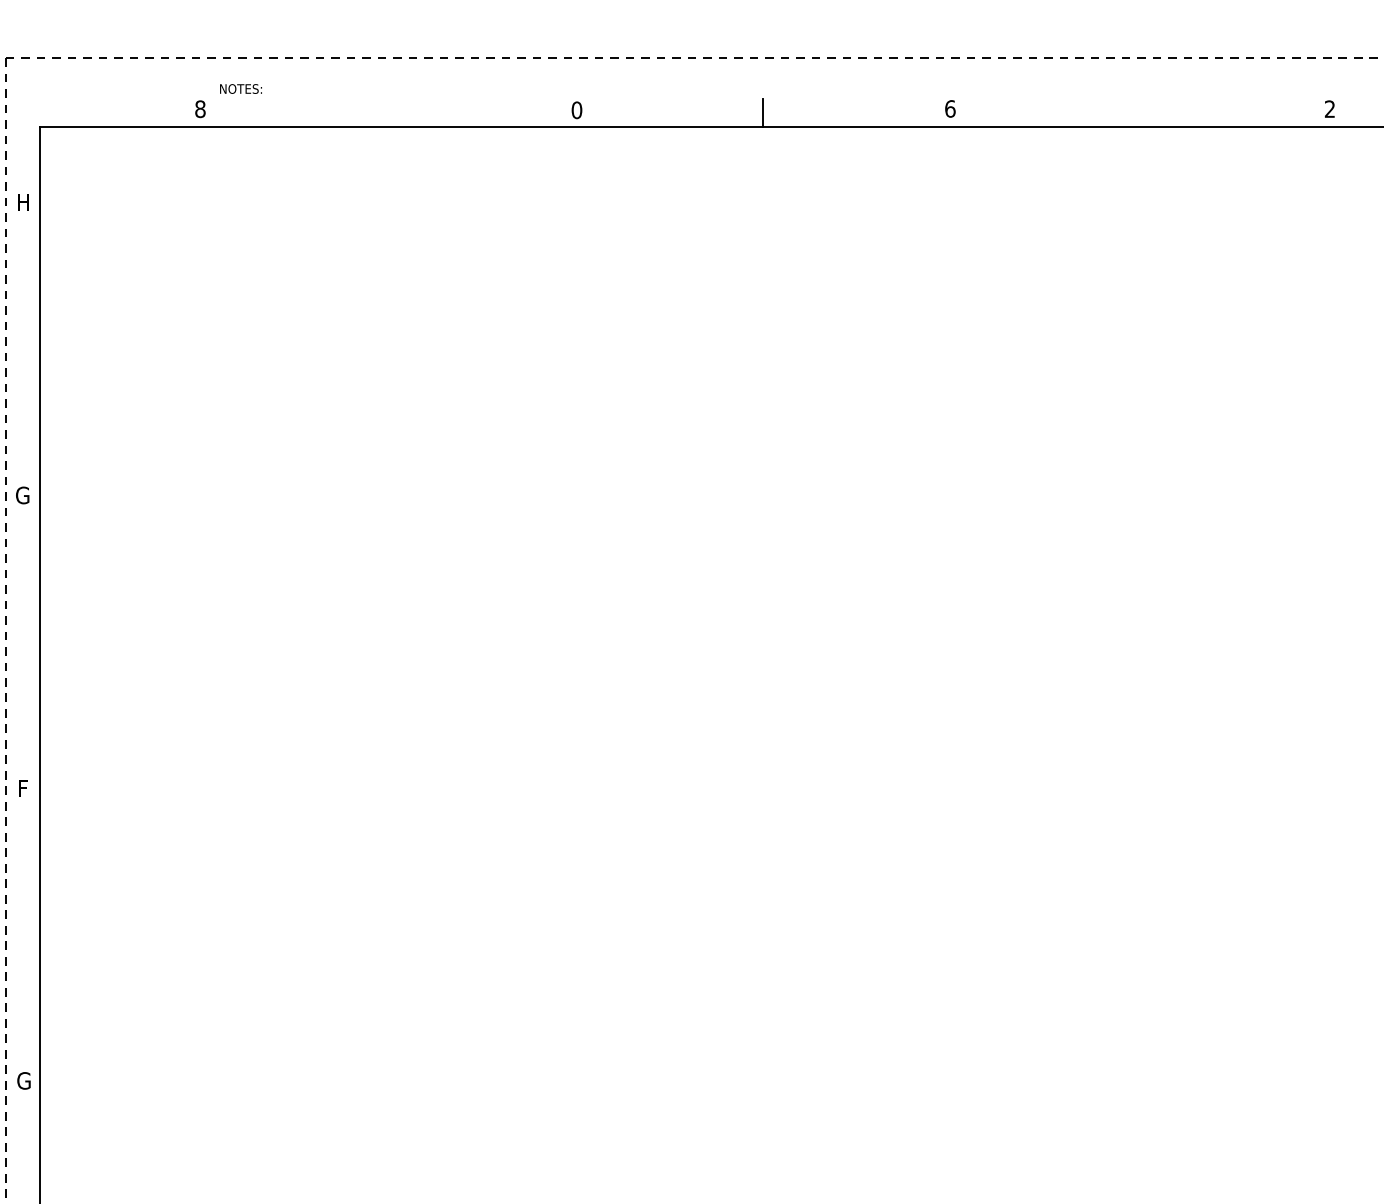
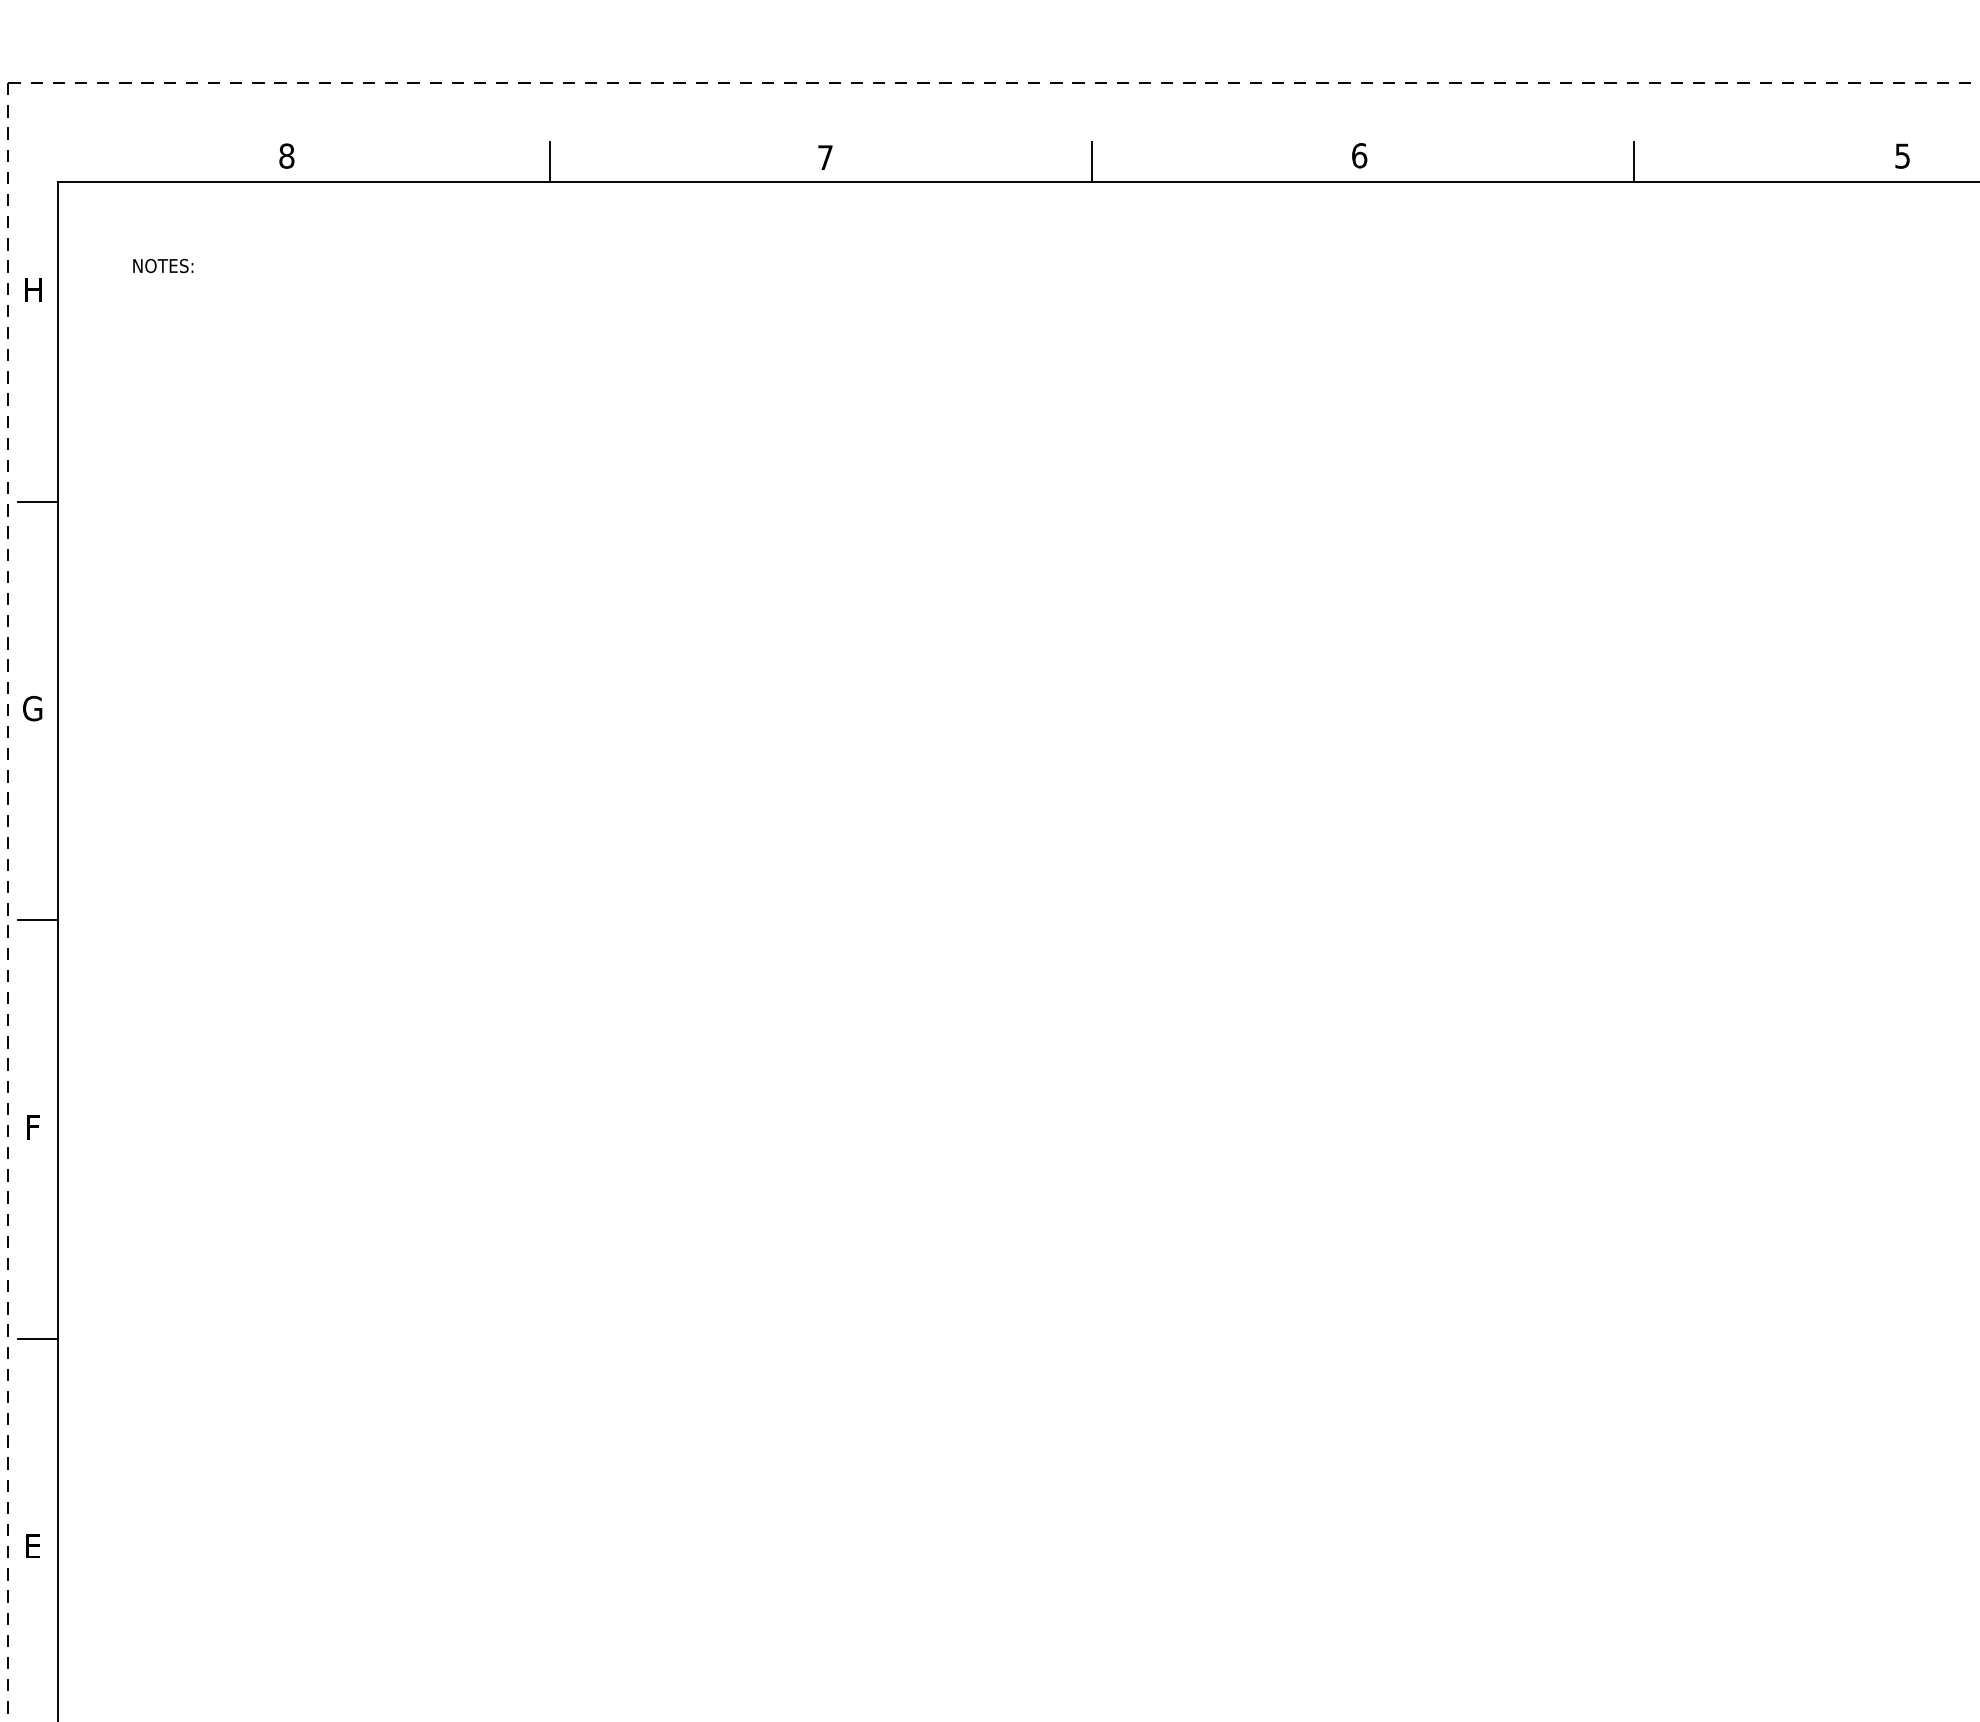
text: (240, 88) -> (162, 265), moved
text: (1329, 109) -> (1901, 156), 2 -> 5
text: (576, 110) -> (824, 157), 0 -> 7
line: (384, 113) -> (550, 162), added
line: (1142, 113) -> (1634, 162), added
line: (26, 350) -> (38, 501), added
line: (26, 643) -> (38, 920), added
line: (26, 936) -> (38, 1339), added
text: (23, 1080) -> (33, 1545), G -> E

